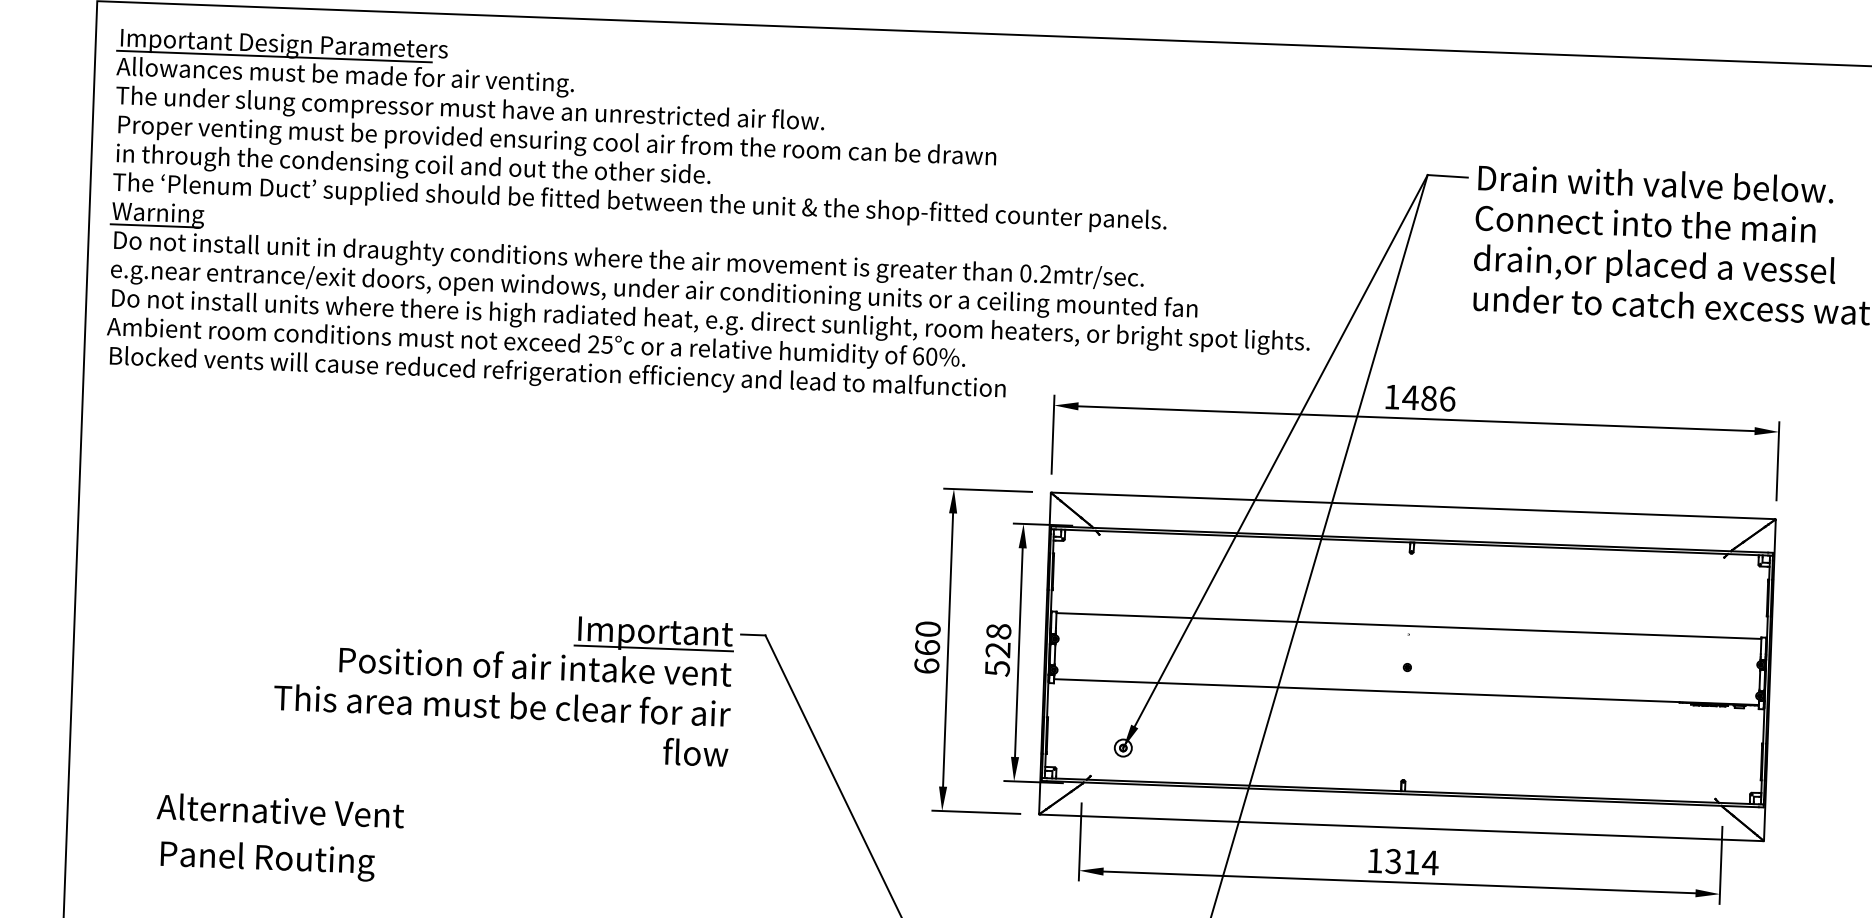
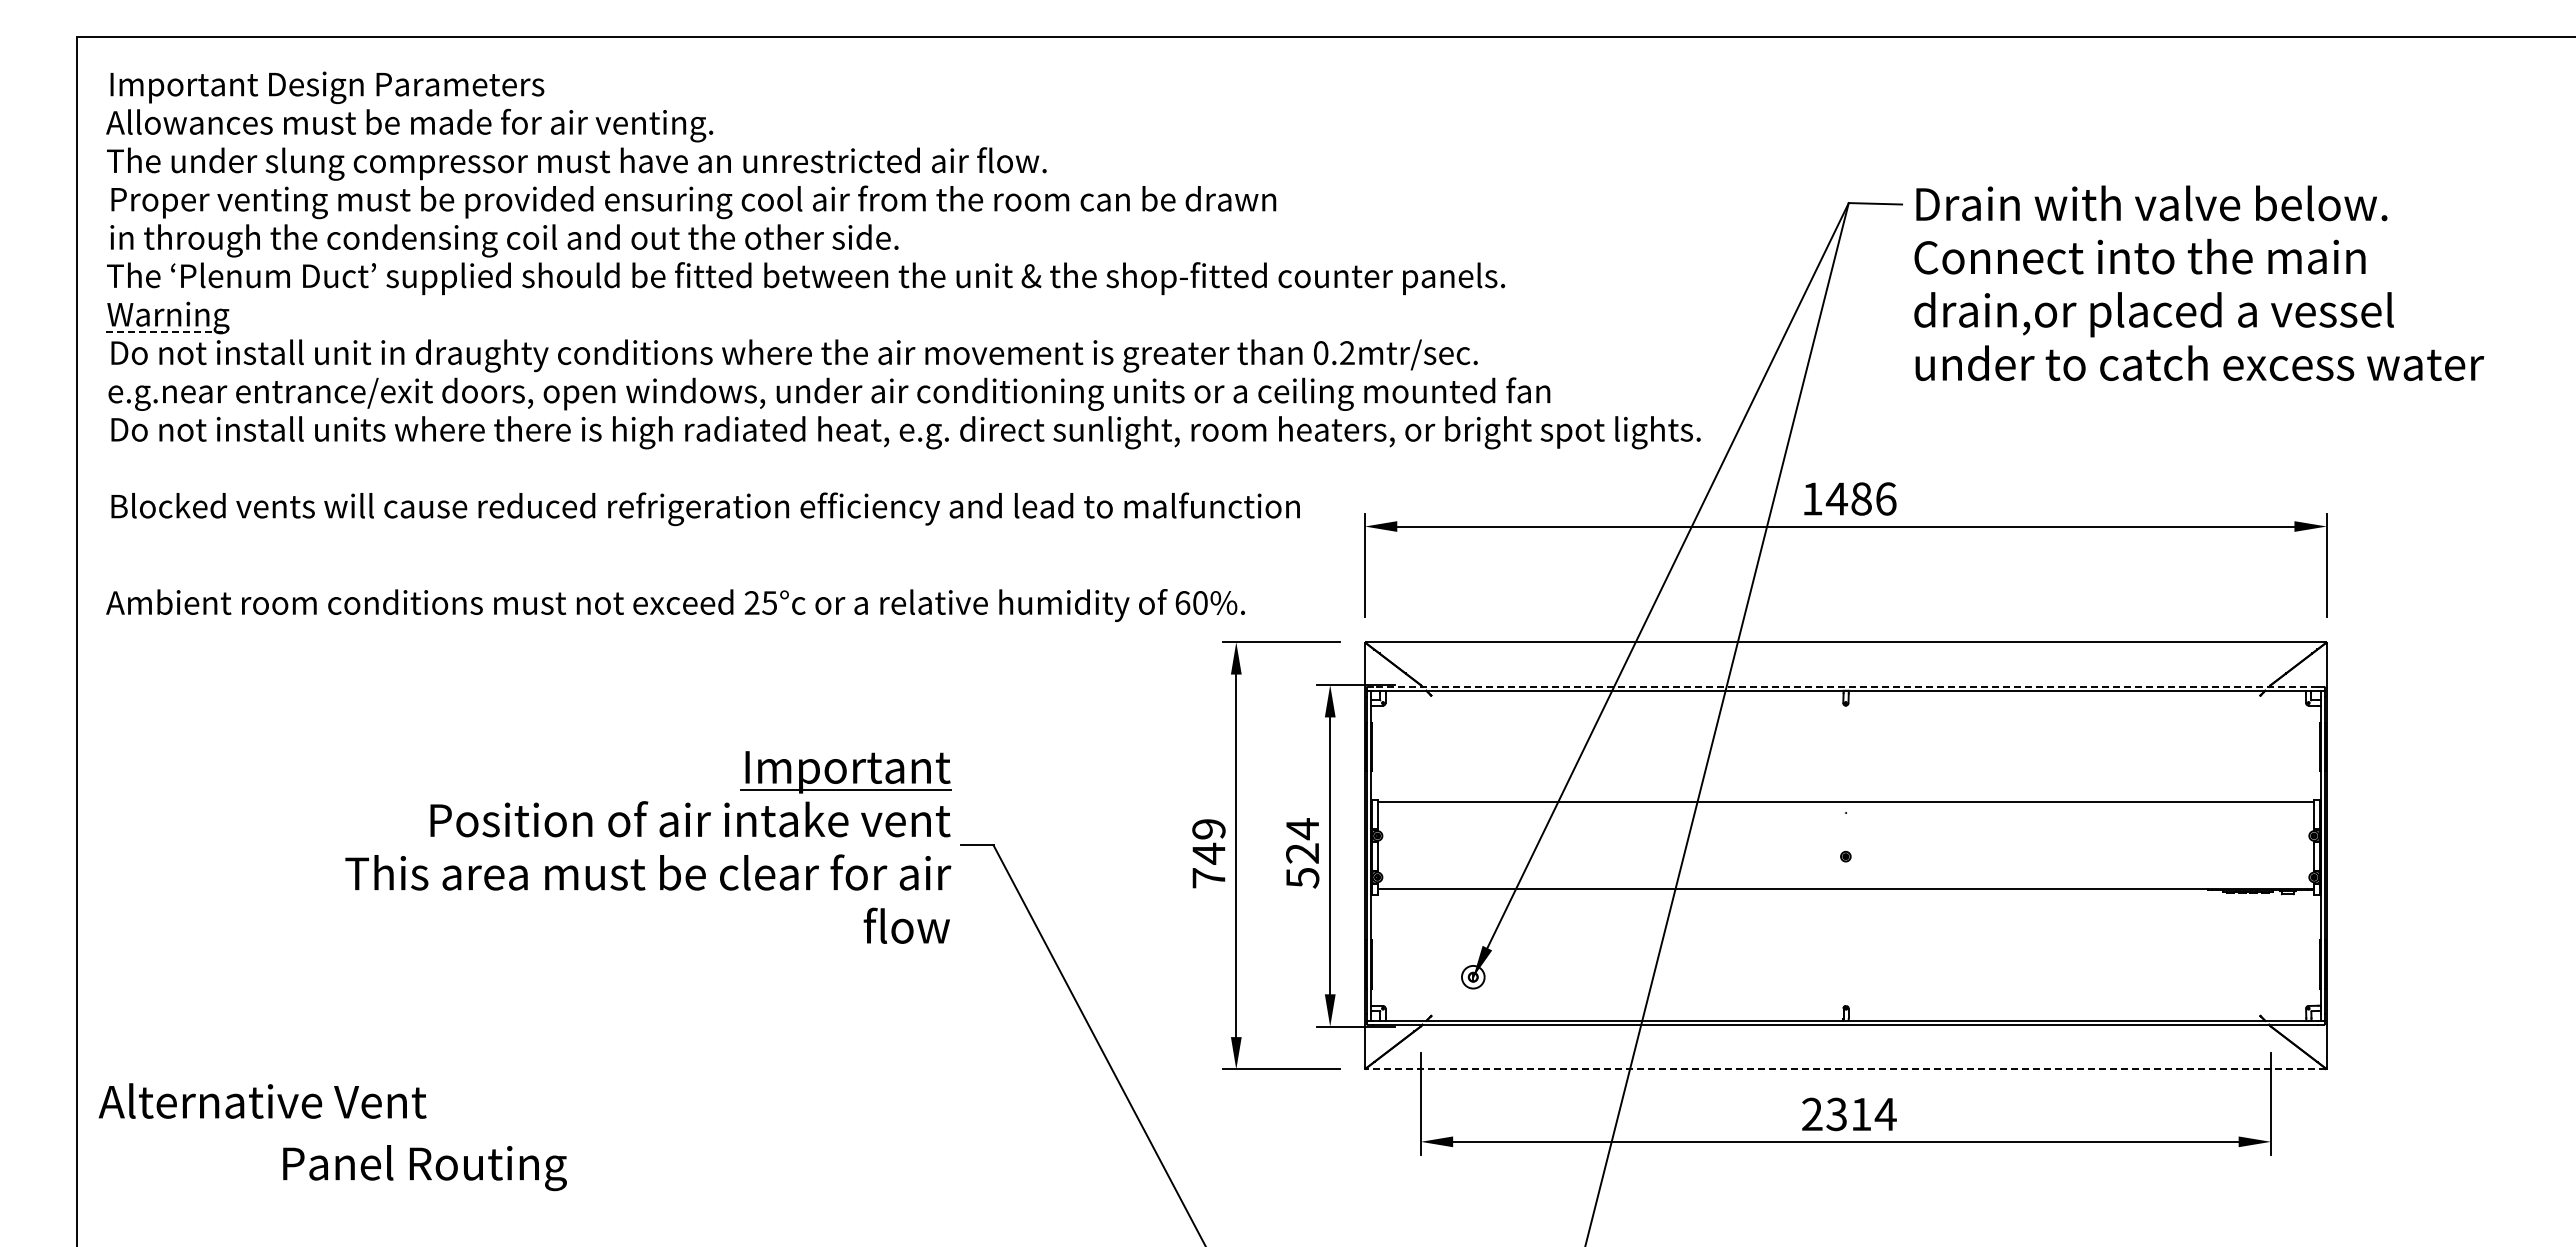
line: (274, 56) -> (314, 102), removed
line: (155, 226) -> (165, 332), solid -> dashed
text: (536, 344) -> (675, 605), moved
line: (1411, 539) -> (1845, 686), solid -> dashed
text: (998, 632) -> (1302, 829), 528 -> 524
text: (927, 647) -> (1208, 853), 660 -> 749
part: (498, 677) -> (641, 836), moved
text: (280, 810) -> (262, 1100), moved
line: (1401, 827) -> (1845, 1069), solid -> dashed
text: (1375, 860) -> (1812, 1113), 1314 -> 2314
text: (267, 861) -> (424, 1168), moved

